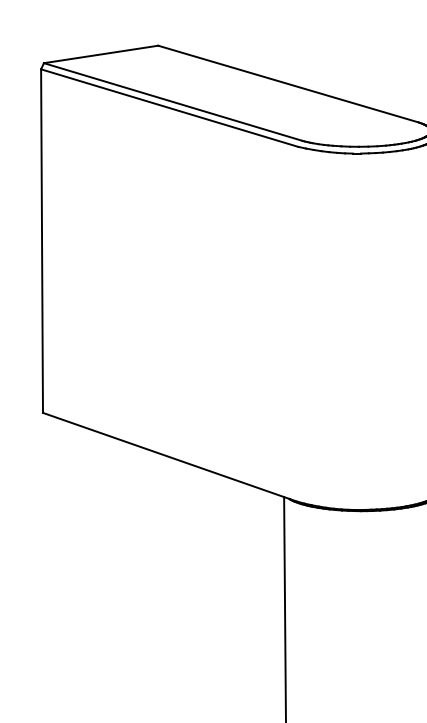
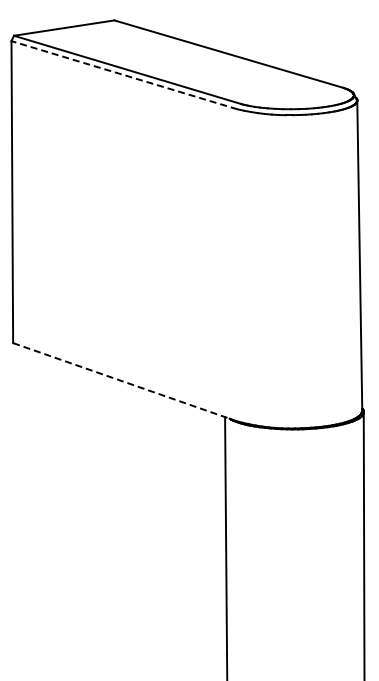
line: (169, 108) -> (124, 75), solid -> dashed
line: (170, 457) -> (125, 382), solid -> dashed

